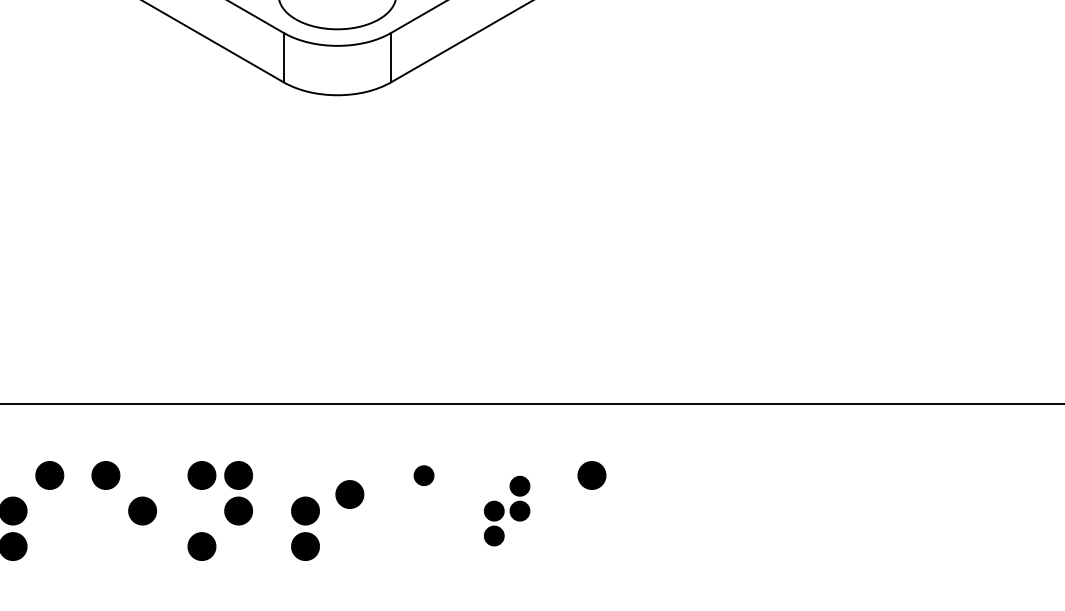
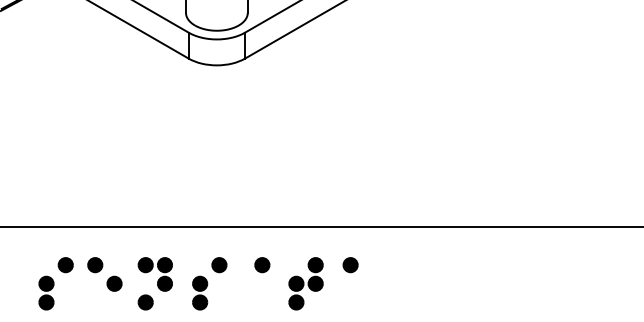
part: (424, 476) -> (262, 265), size x1.43
part: (350, 495) -> (219, 265), moved
part: (506, 510) -> (305, 283), size x1.43

